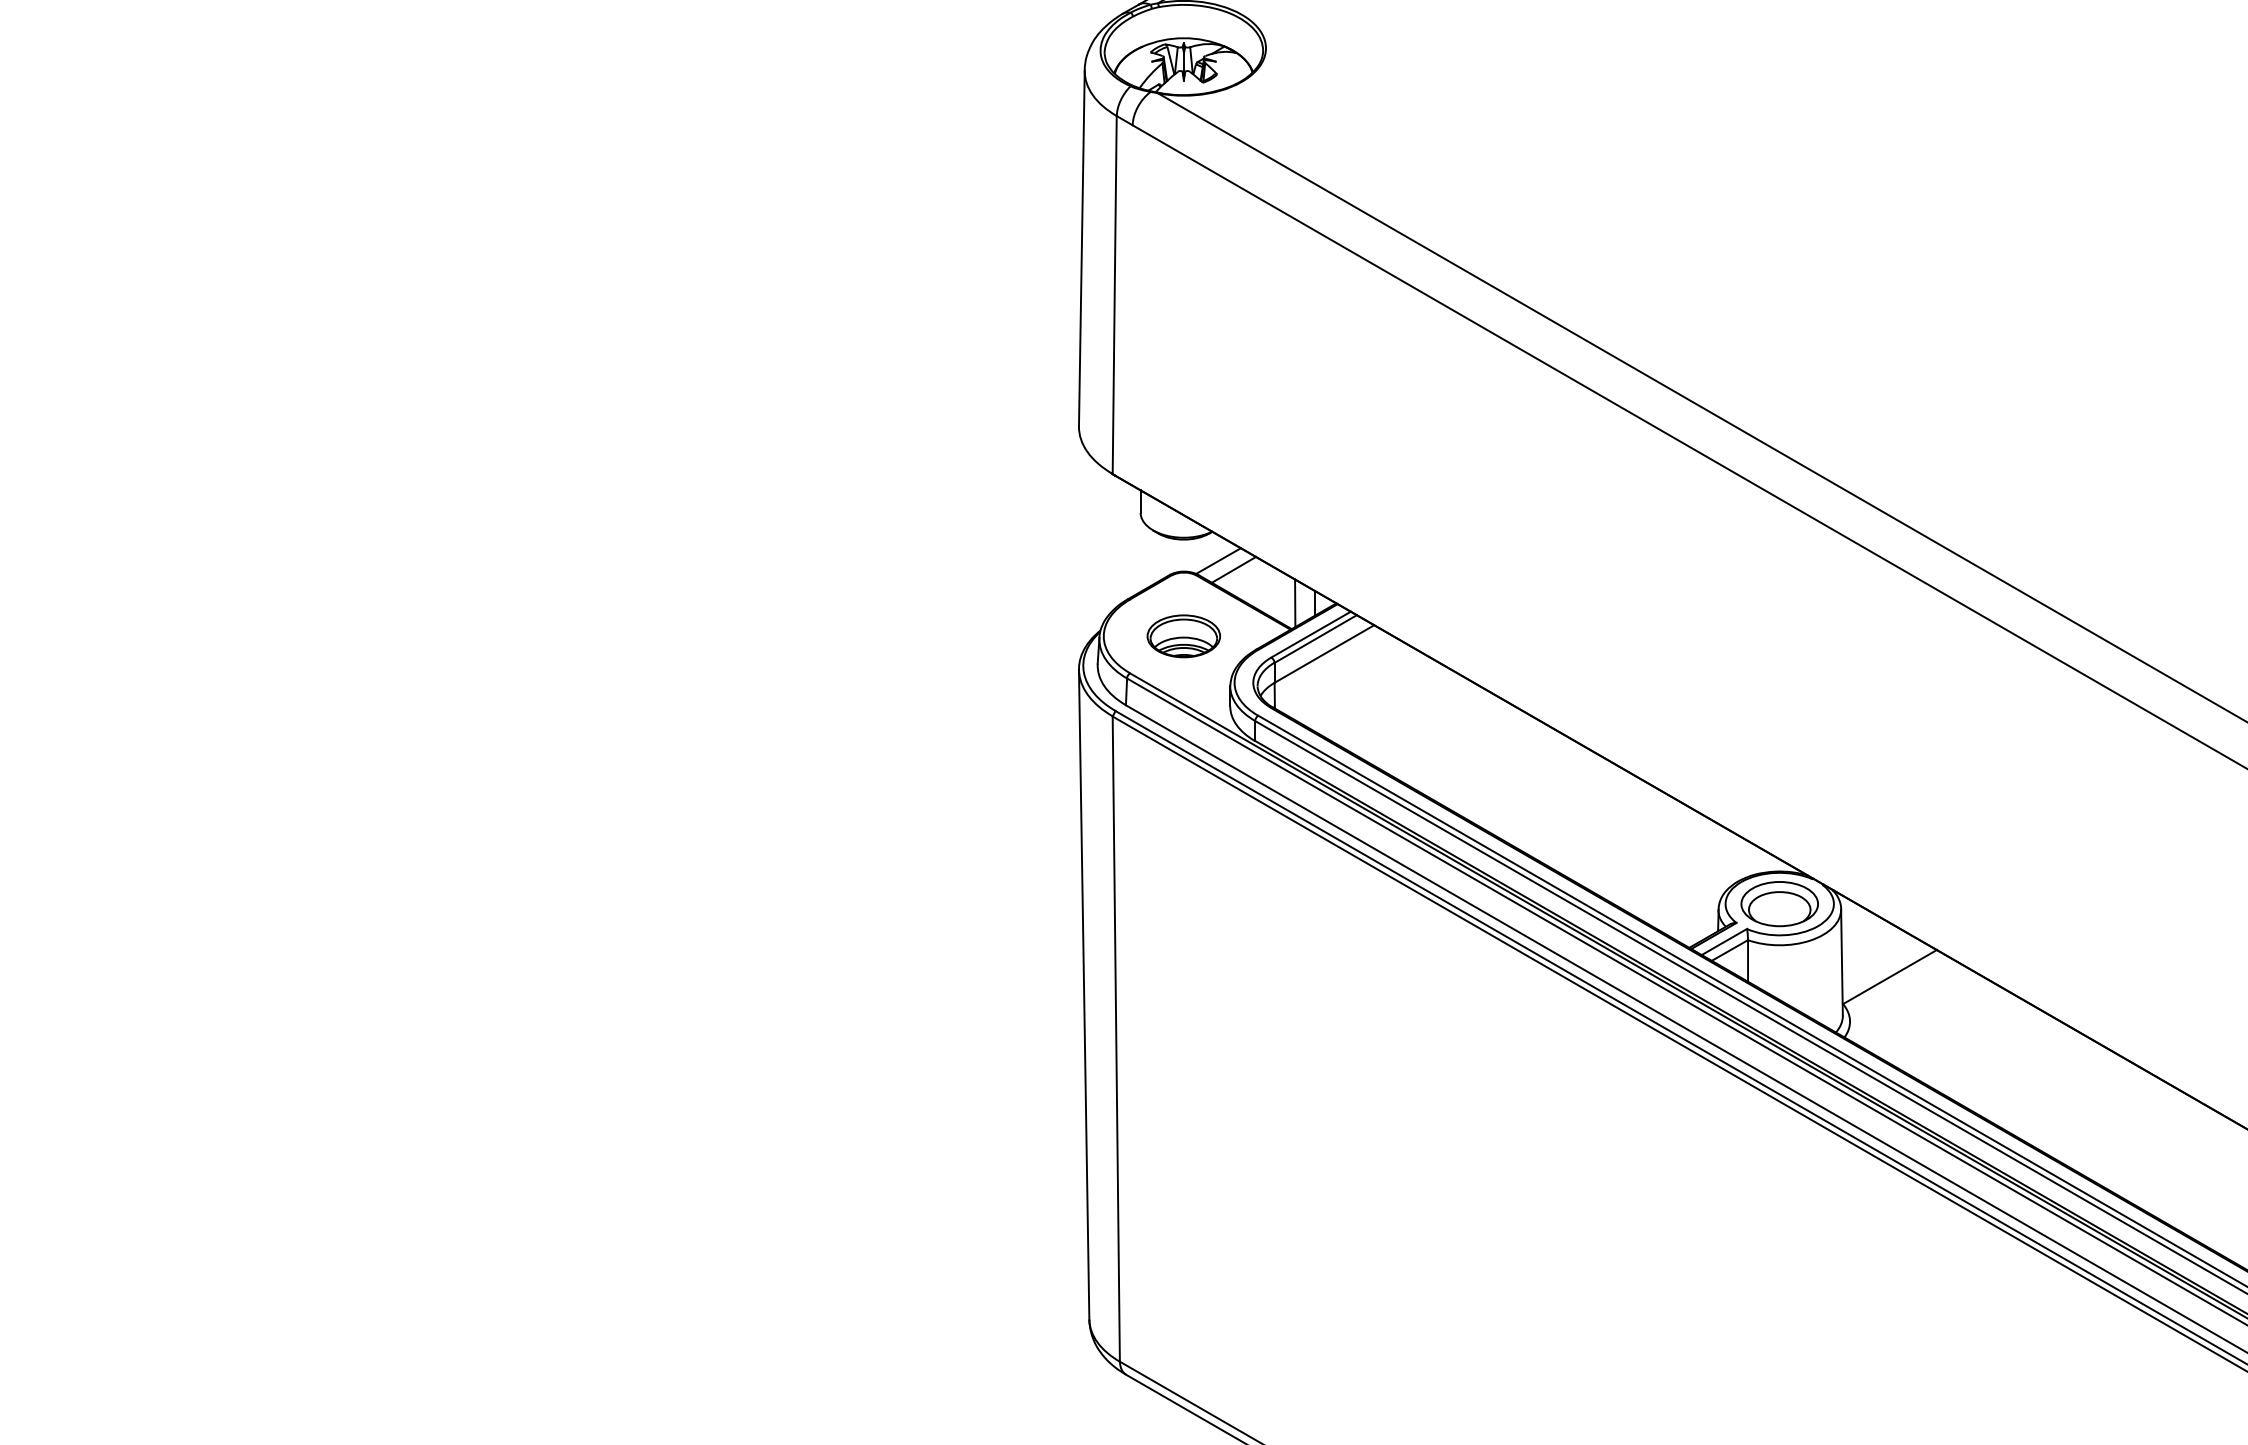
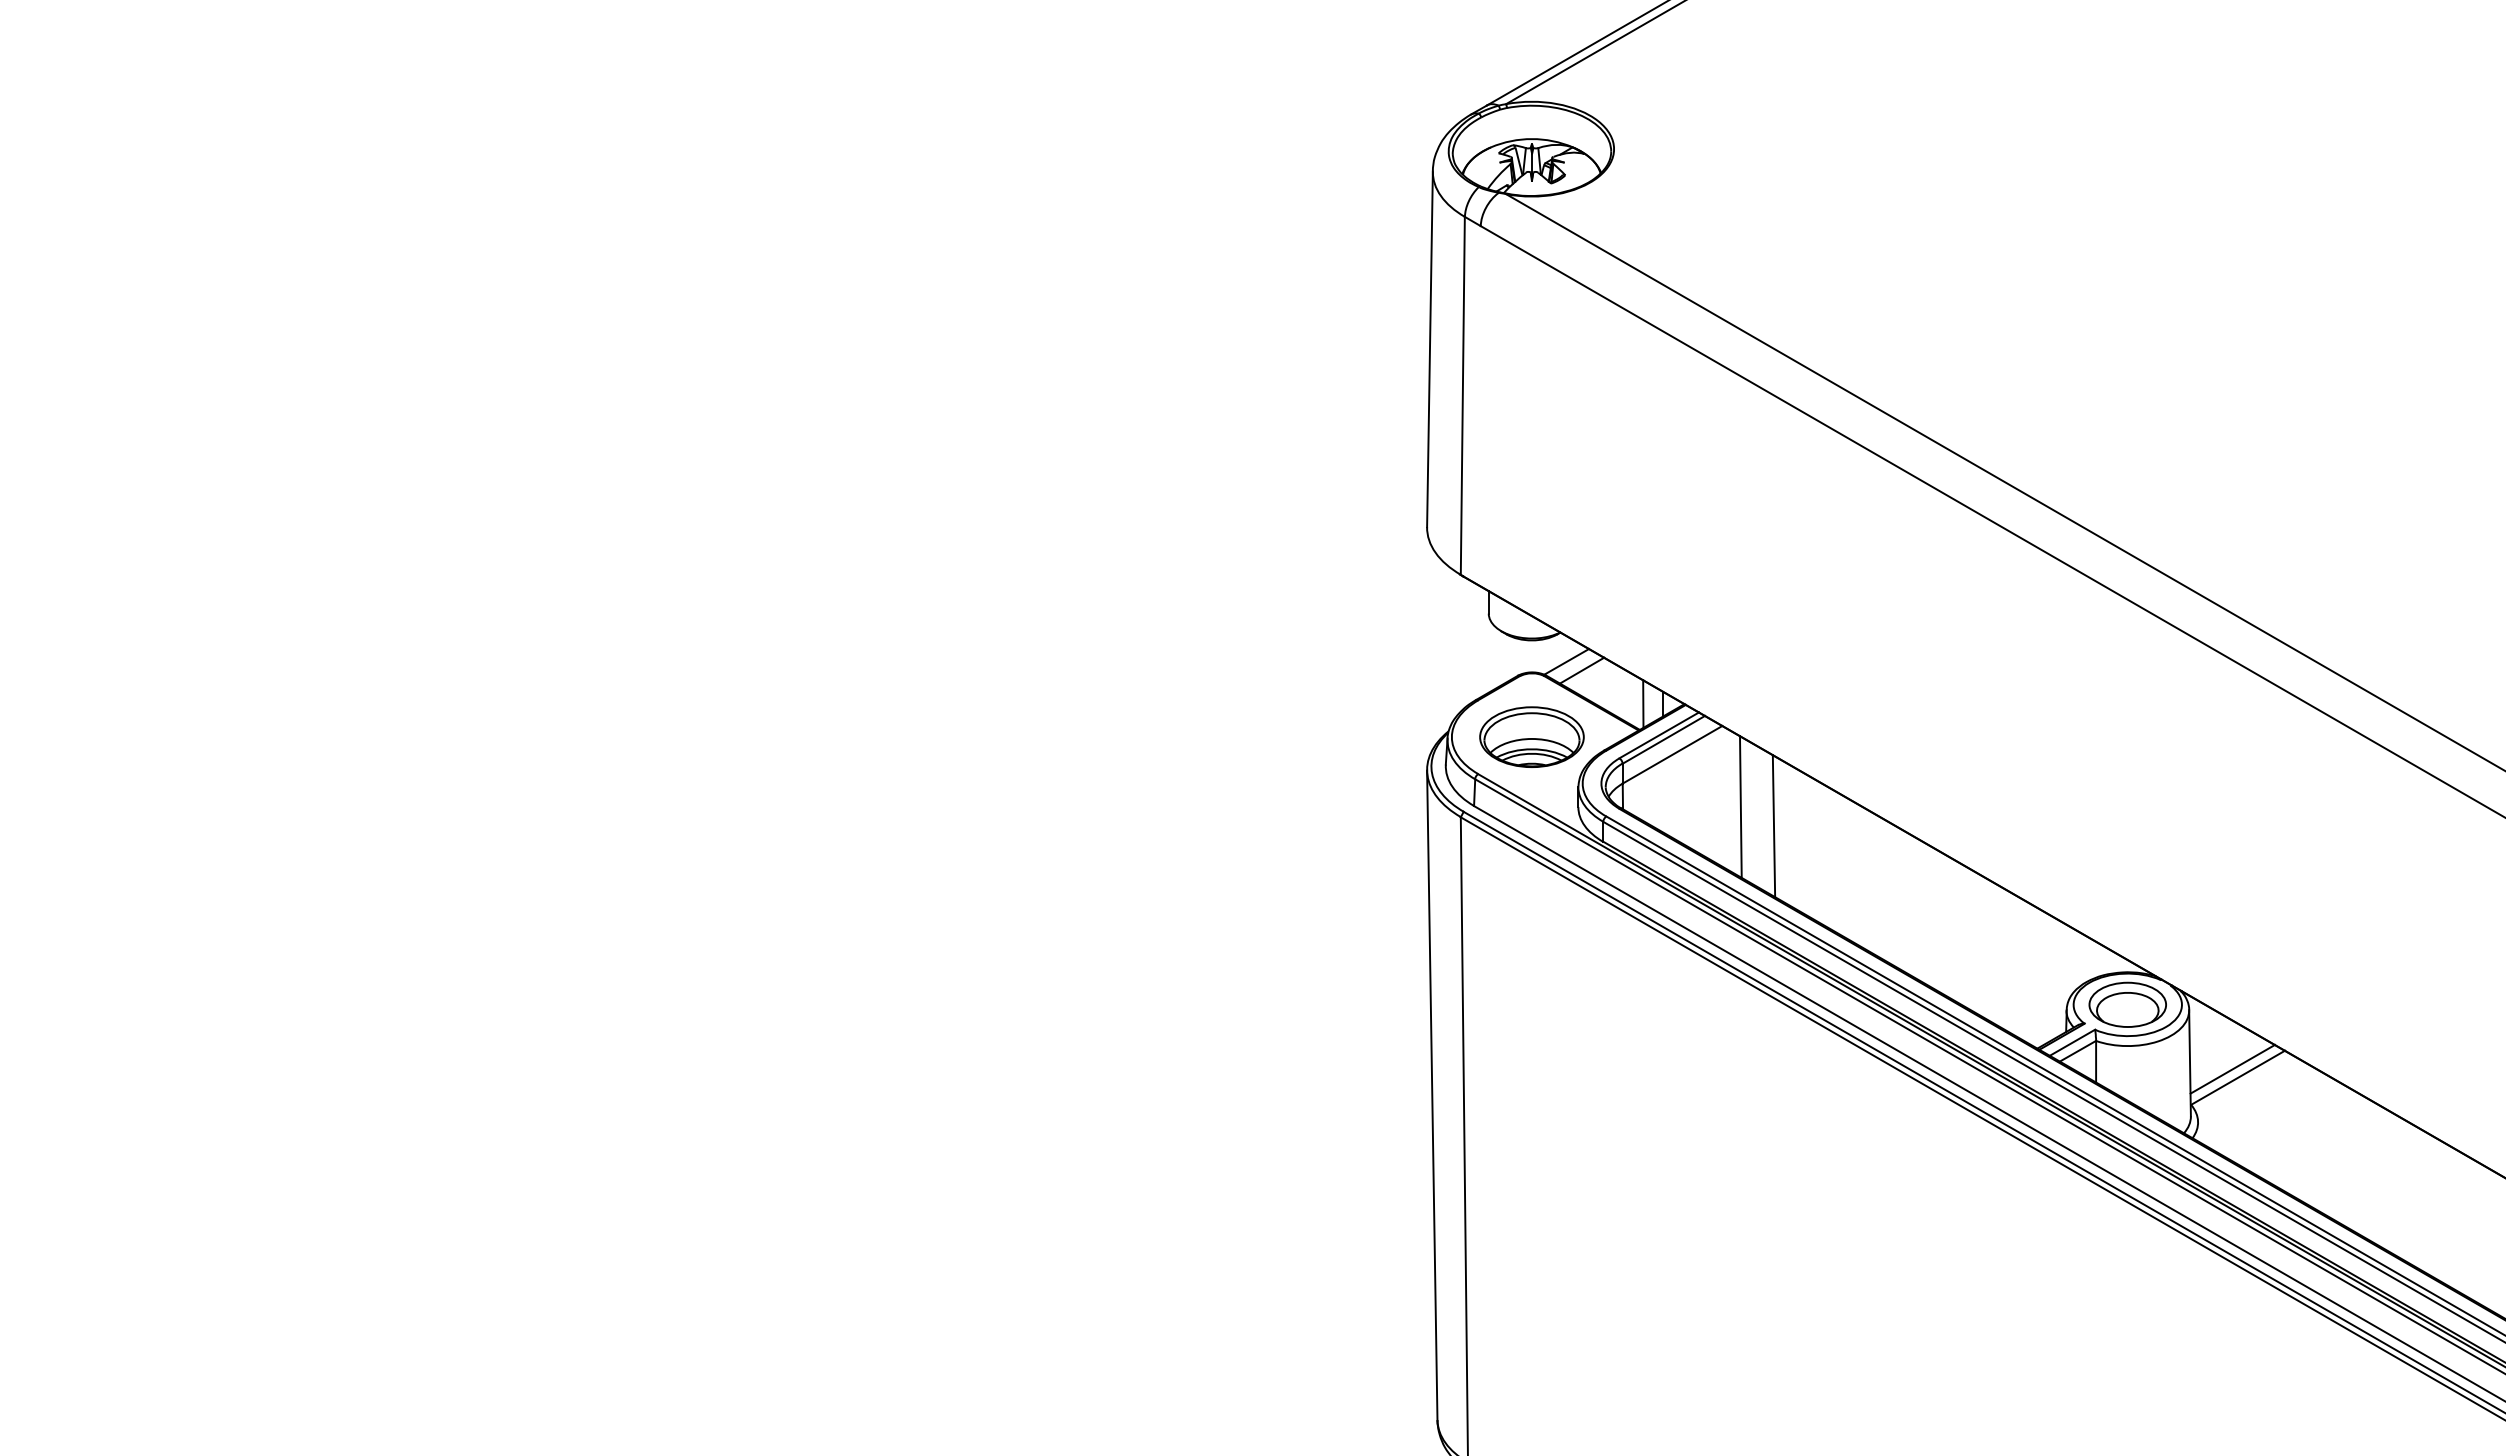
part: (1183, 635) -> (1531, 736), size x1.43
line: (1392, 706) -> (1740, 807), added
line: (1425, 725) -> (1773, 826), added
line: (1884, 967) -> (2232, 1068), added

